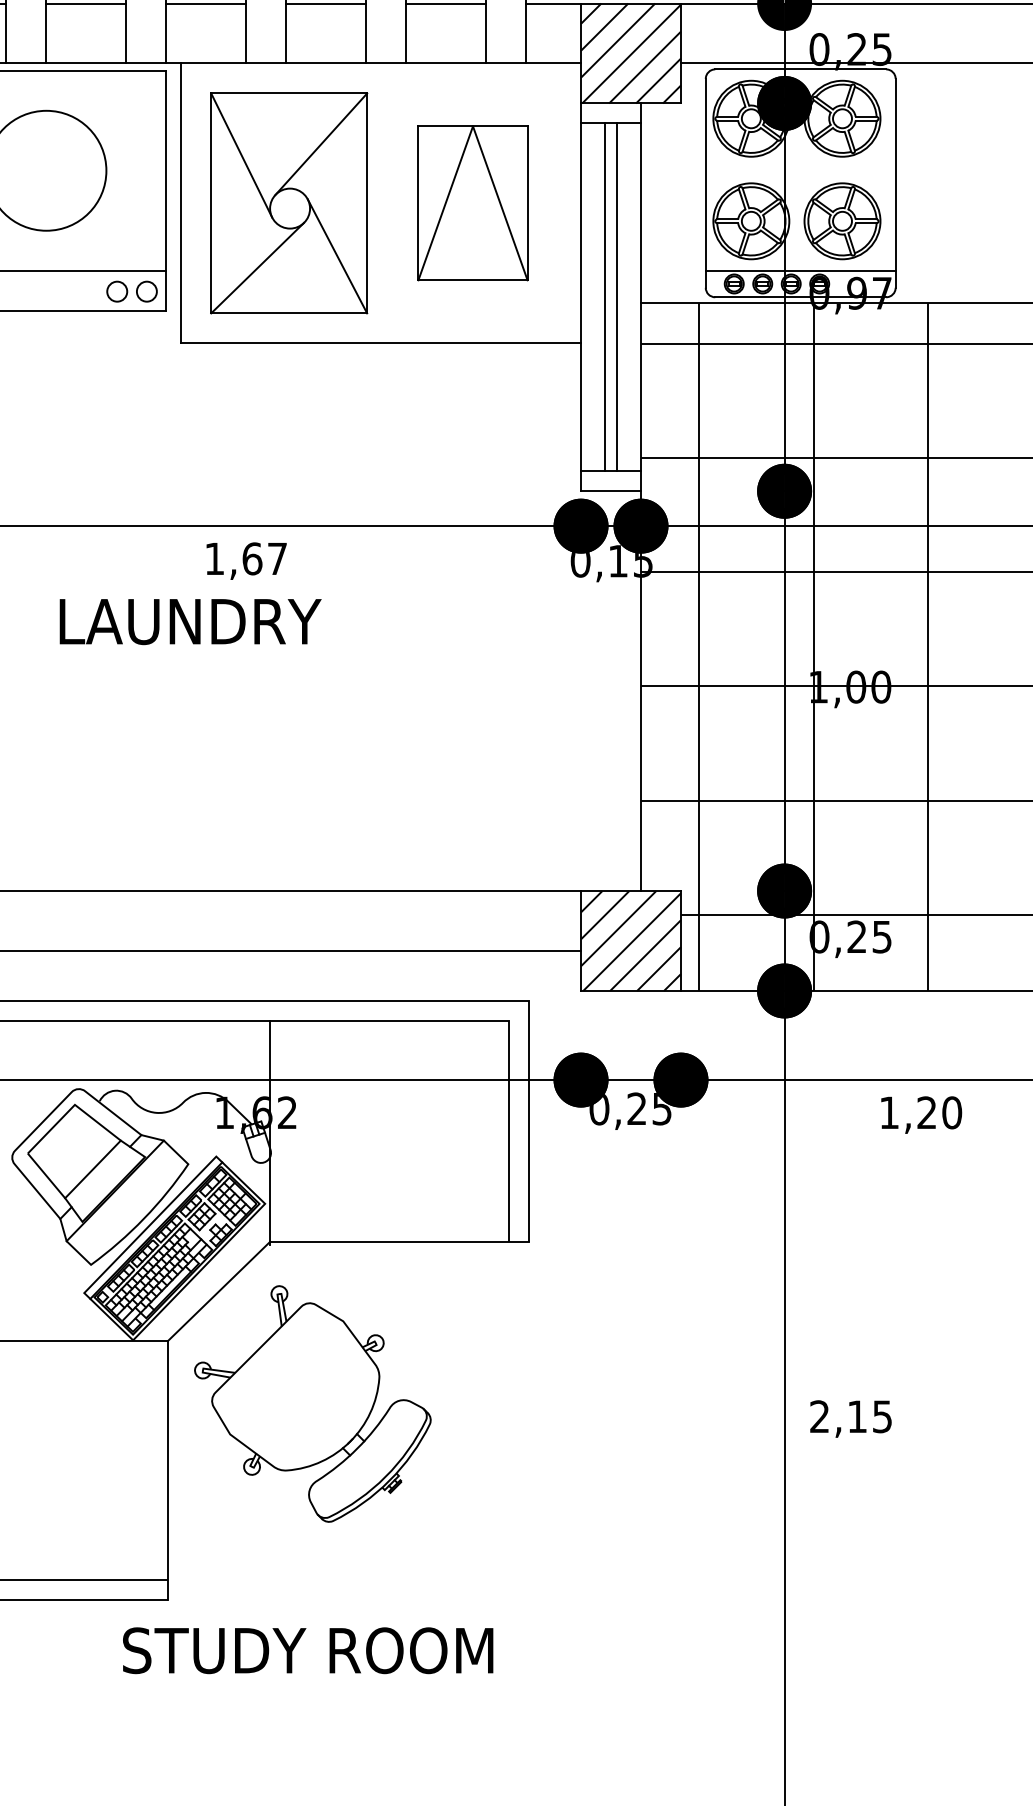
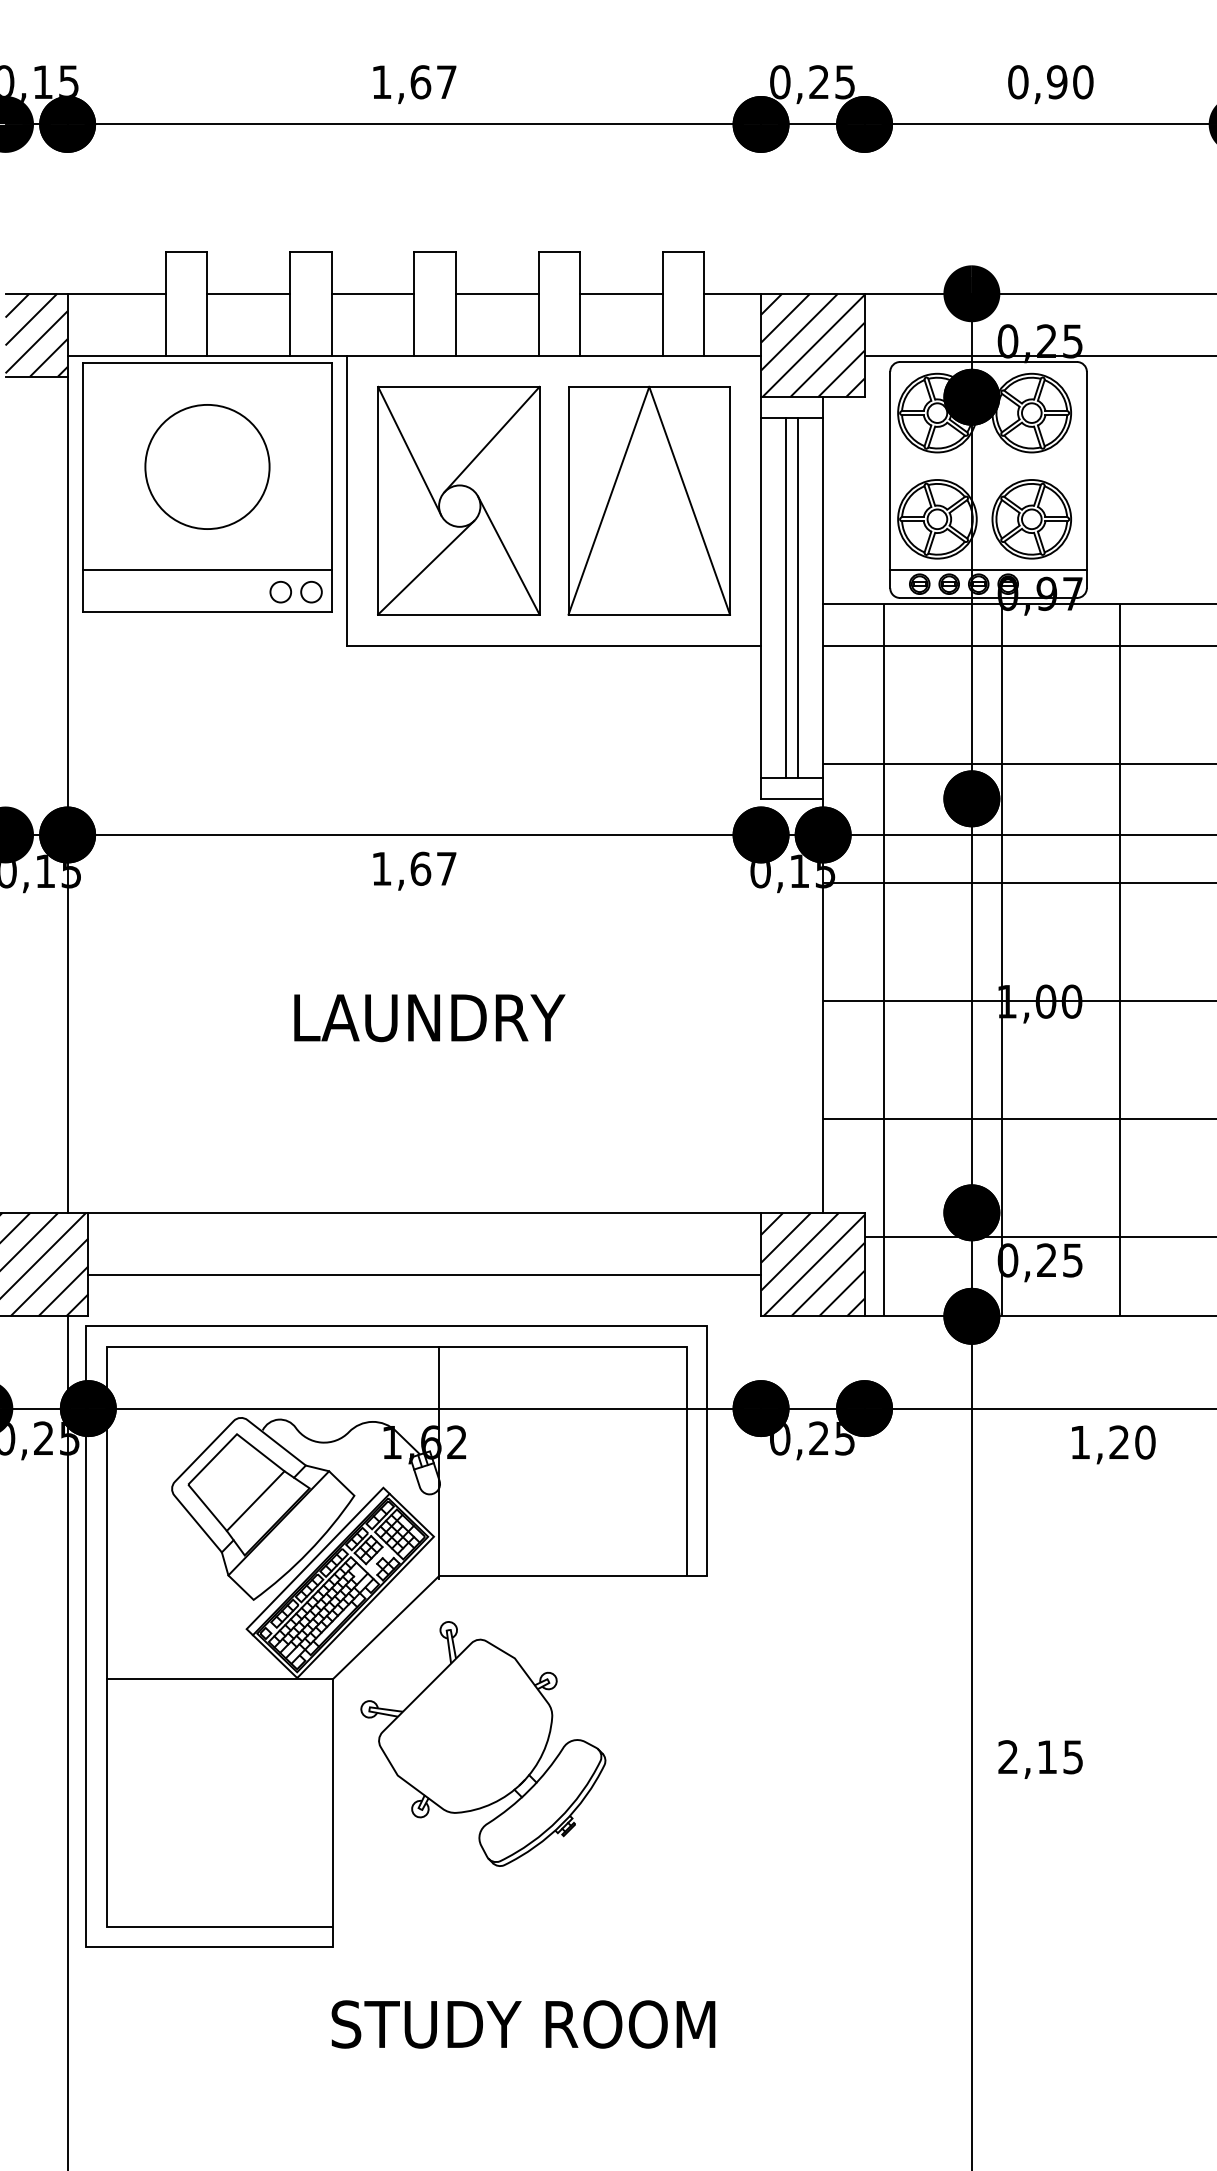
part: (472, 203) -> (648, 500), size x1.43
text: (190, 622) -> (429, 1018), moved
text: (308, 1650) -> (523, 2024), moved

